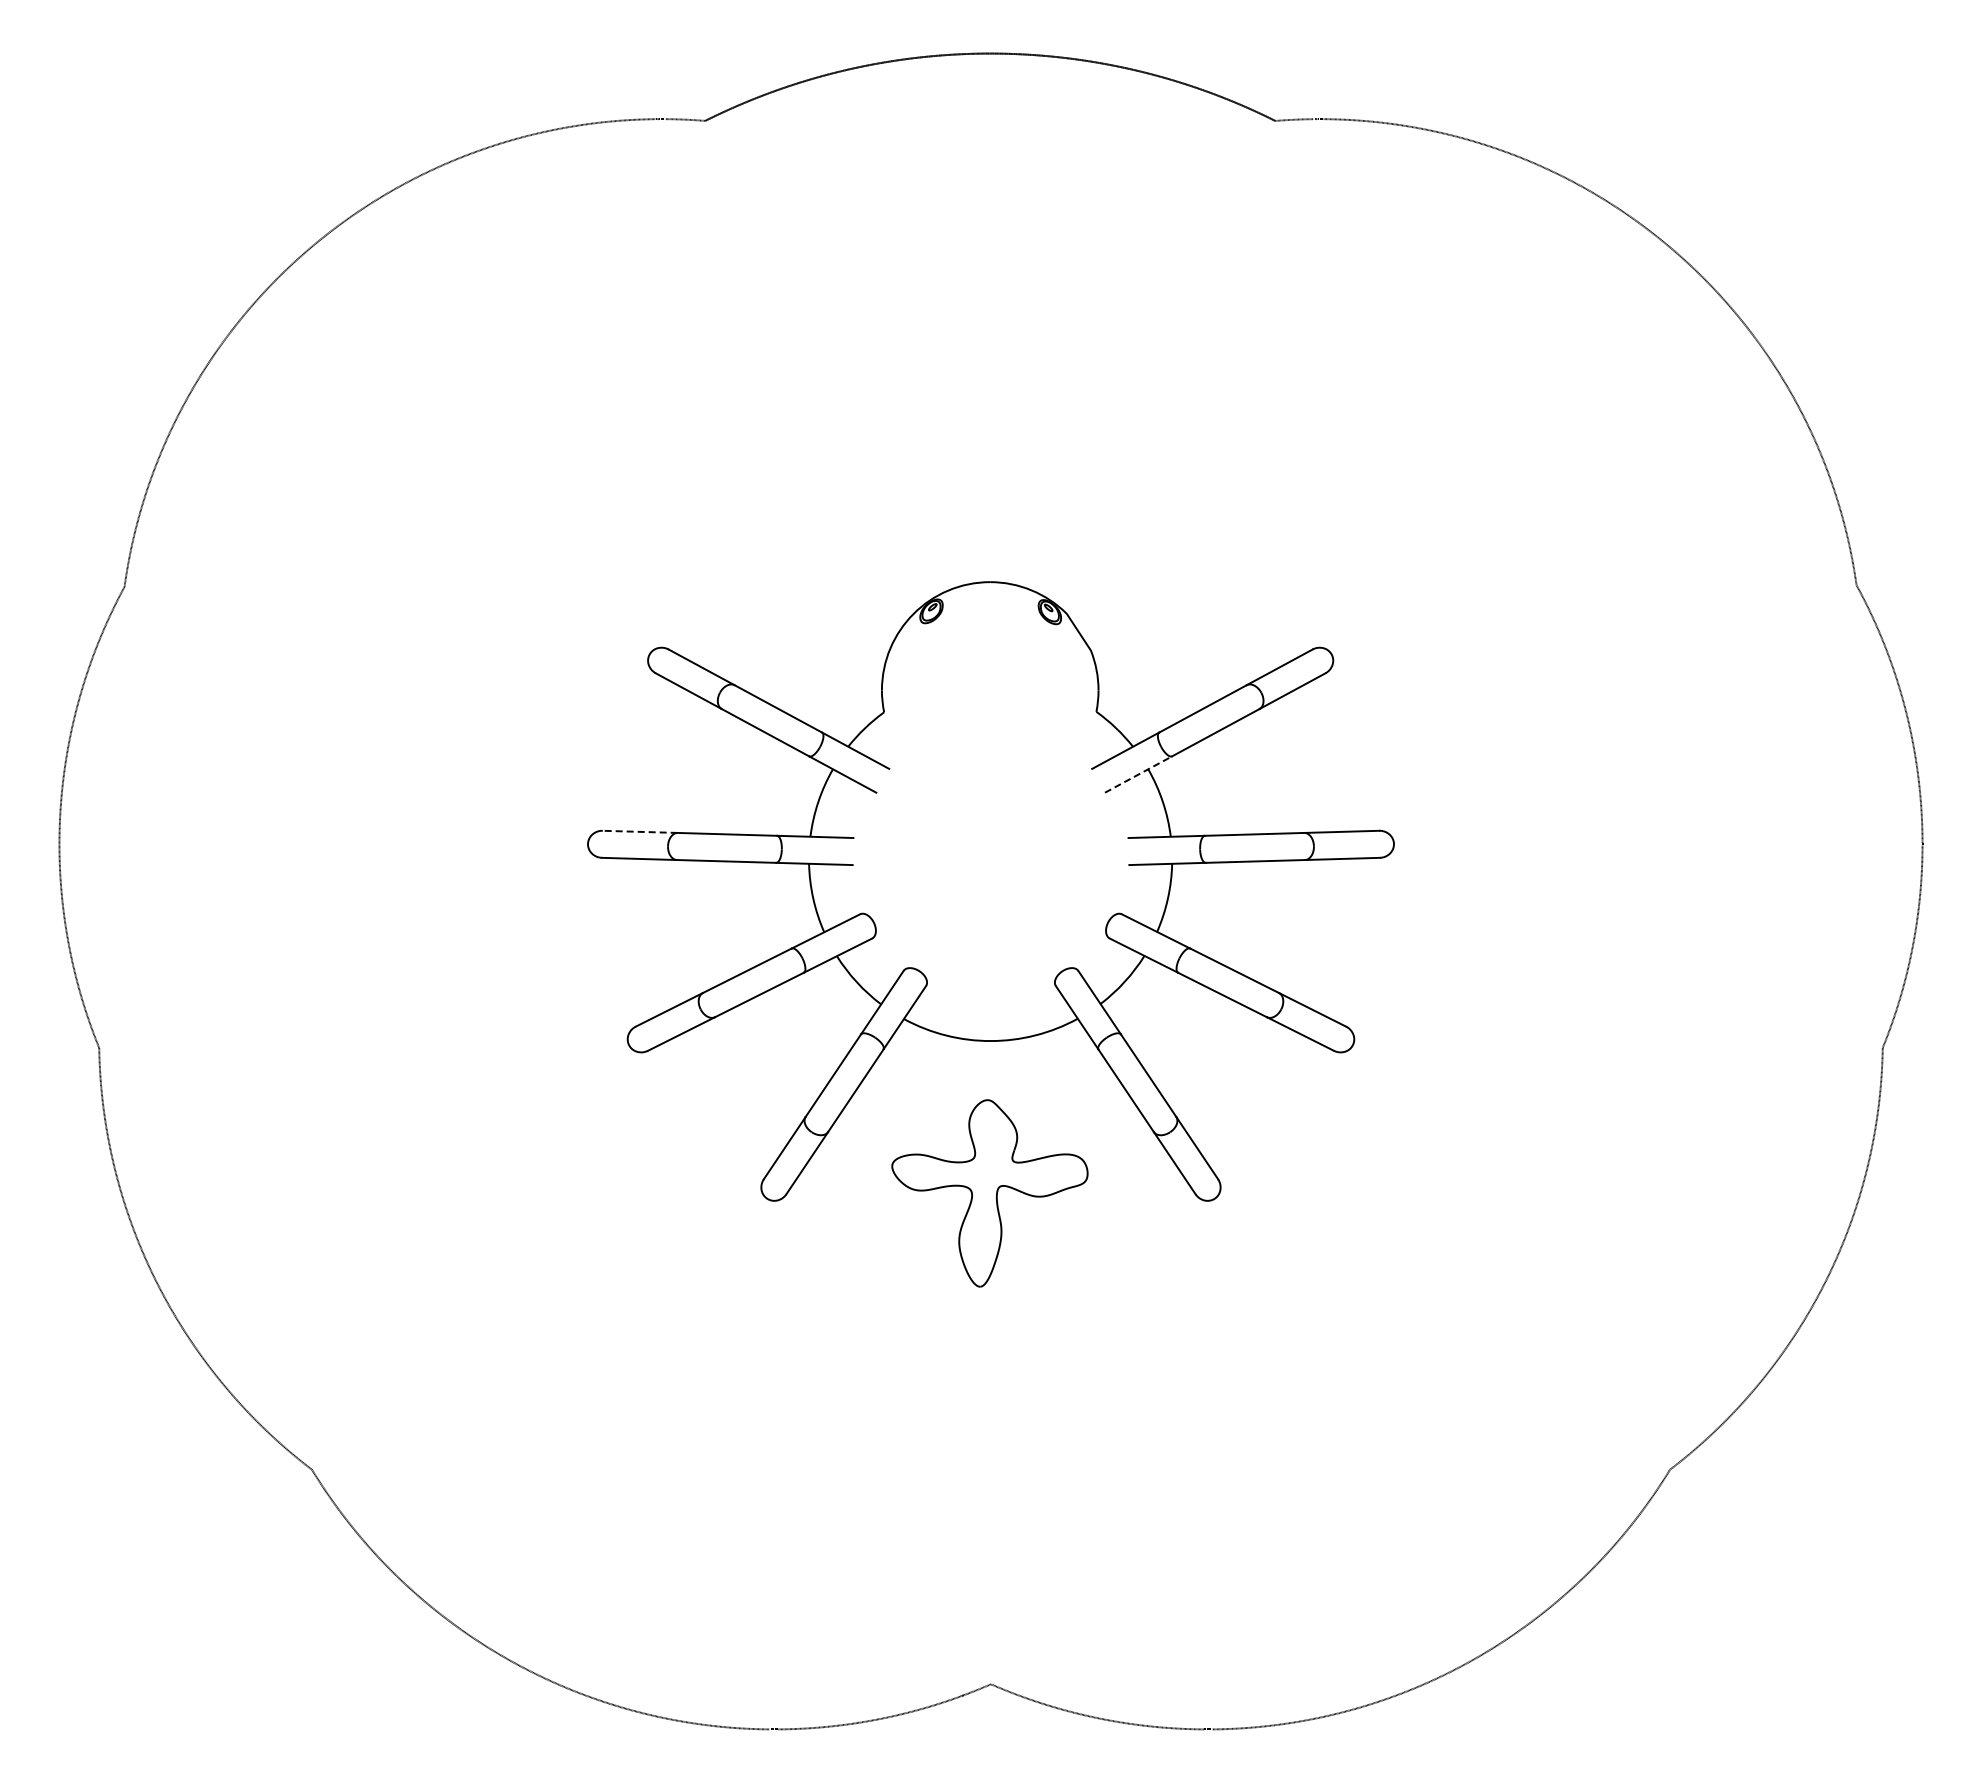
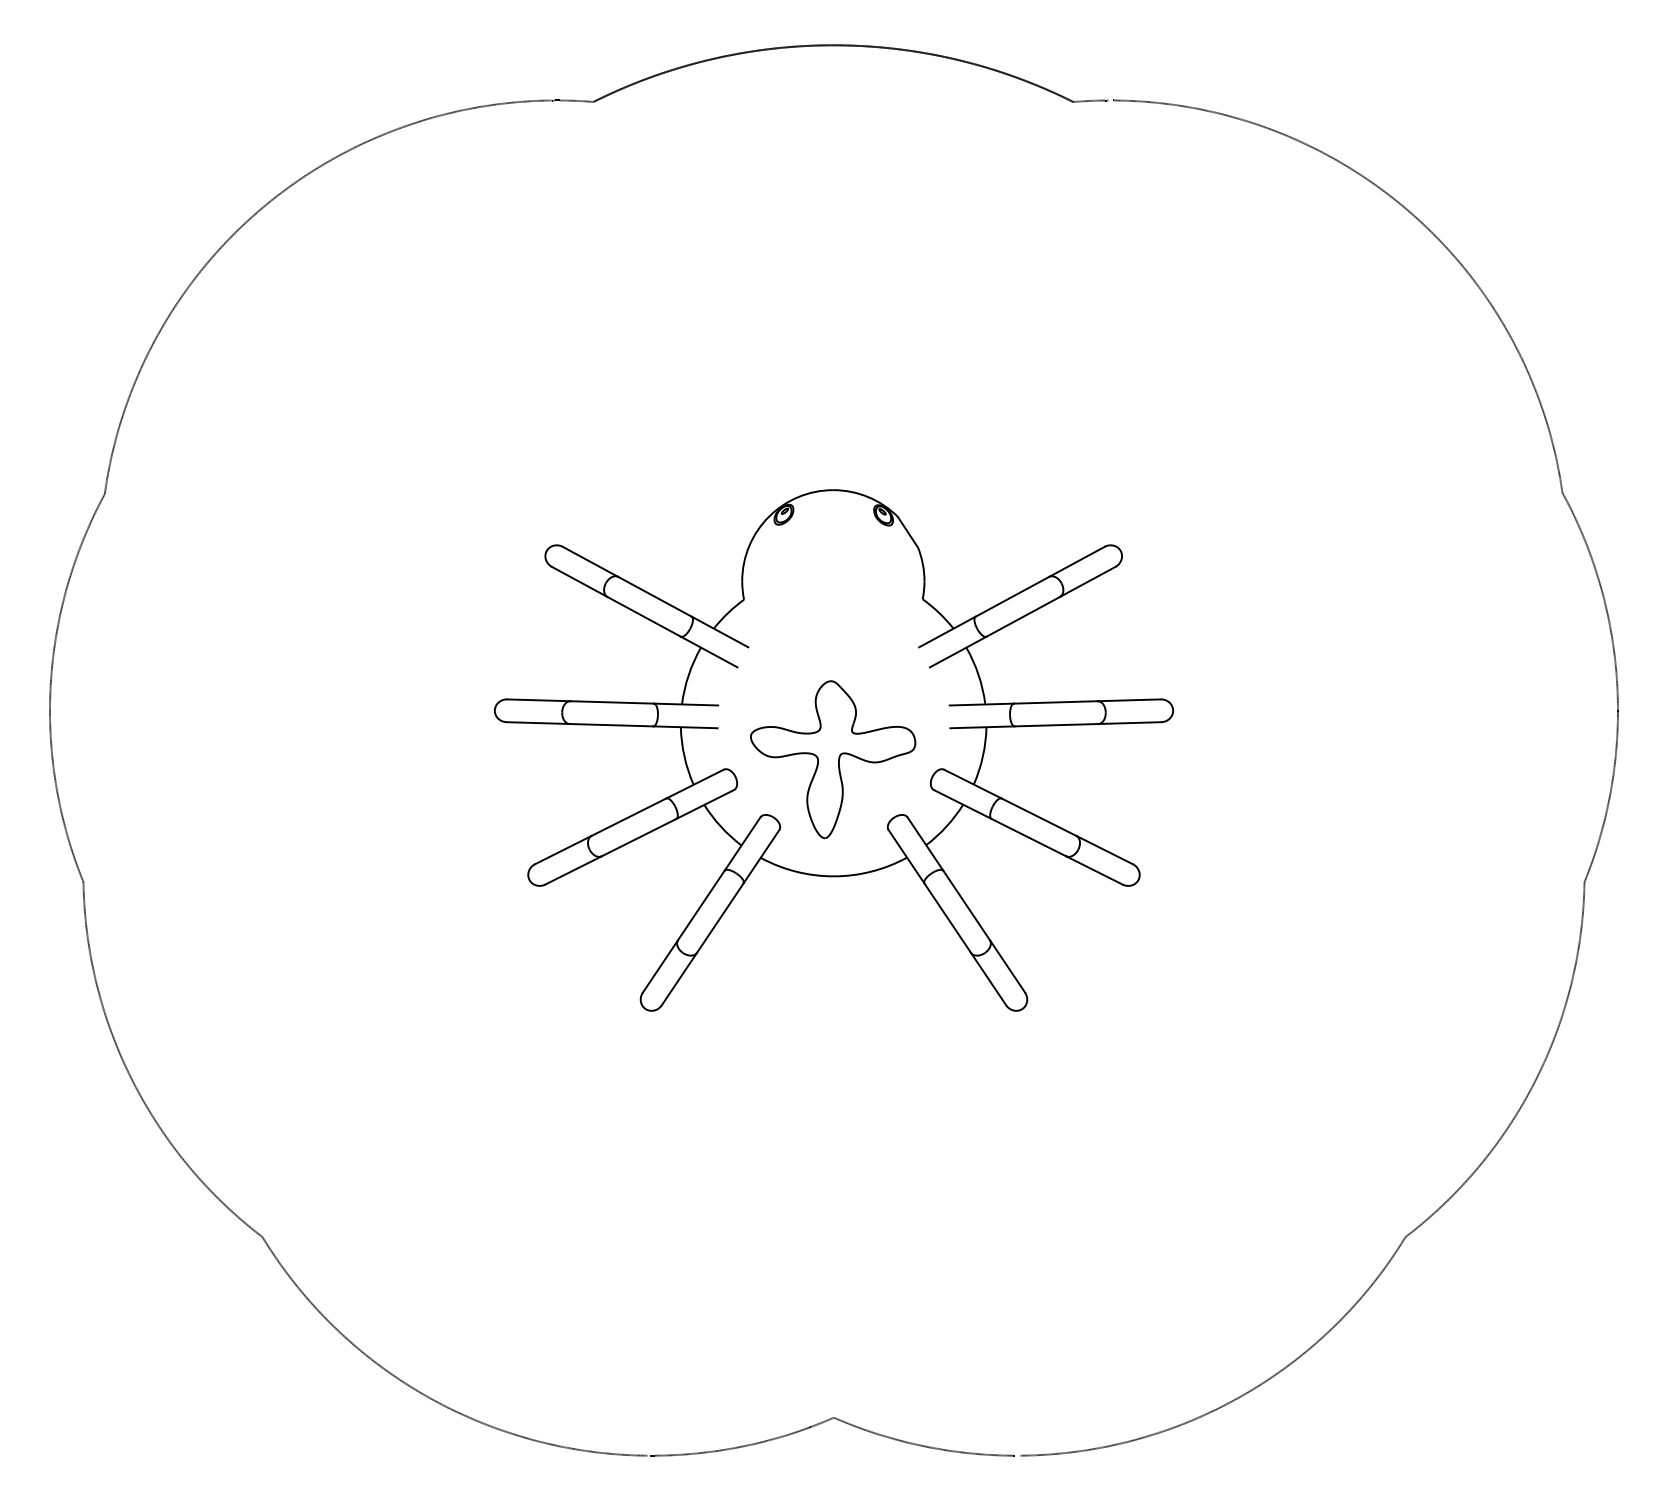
line: (1139, 774) -> (958, 652), dashed -> solid
line: (639, 831) -> (538, 700), dashed -> solid
part: (989, 1193) -> (832, 759), moved

